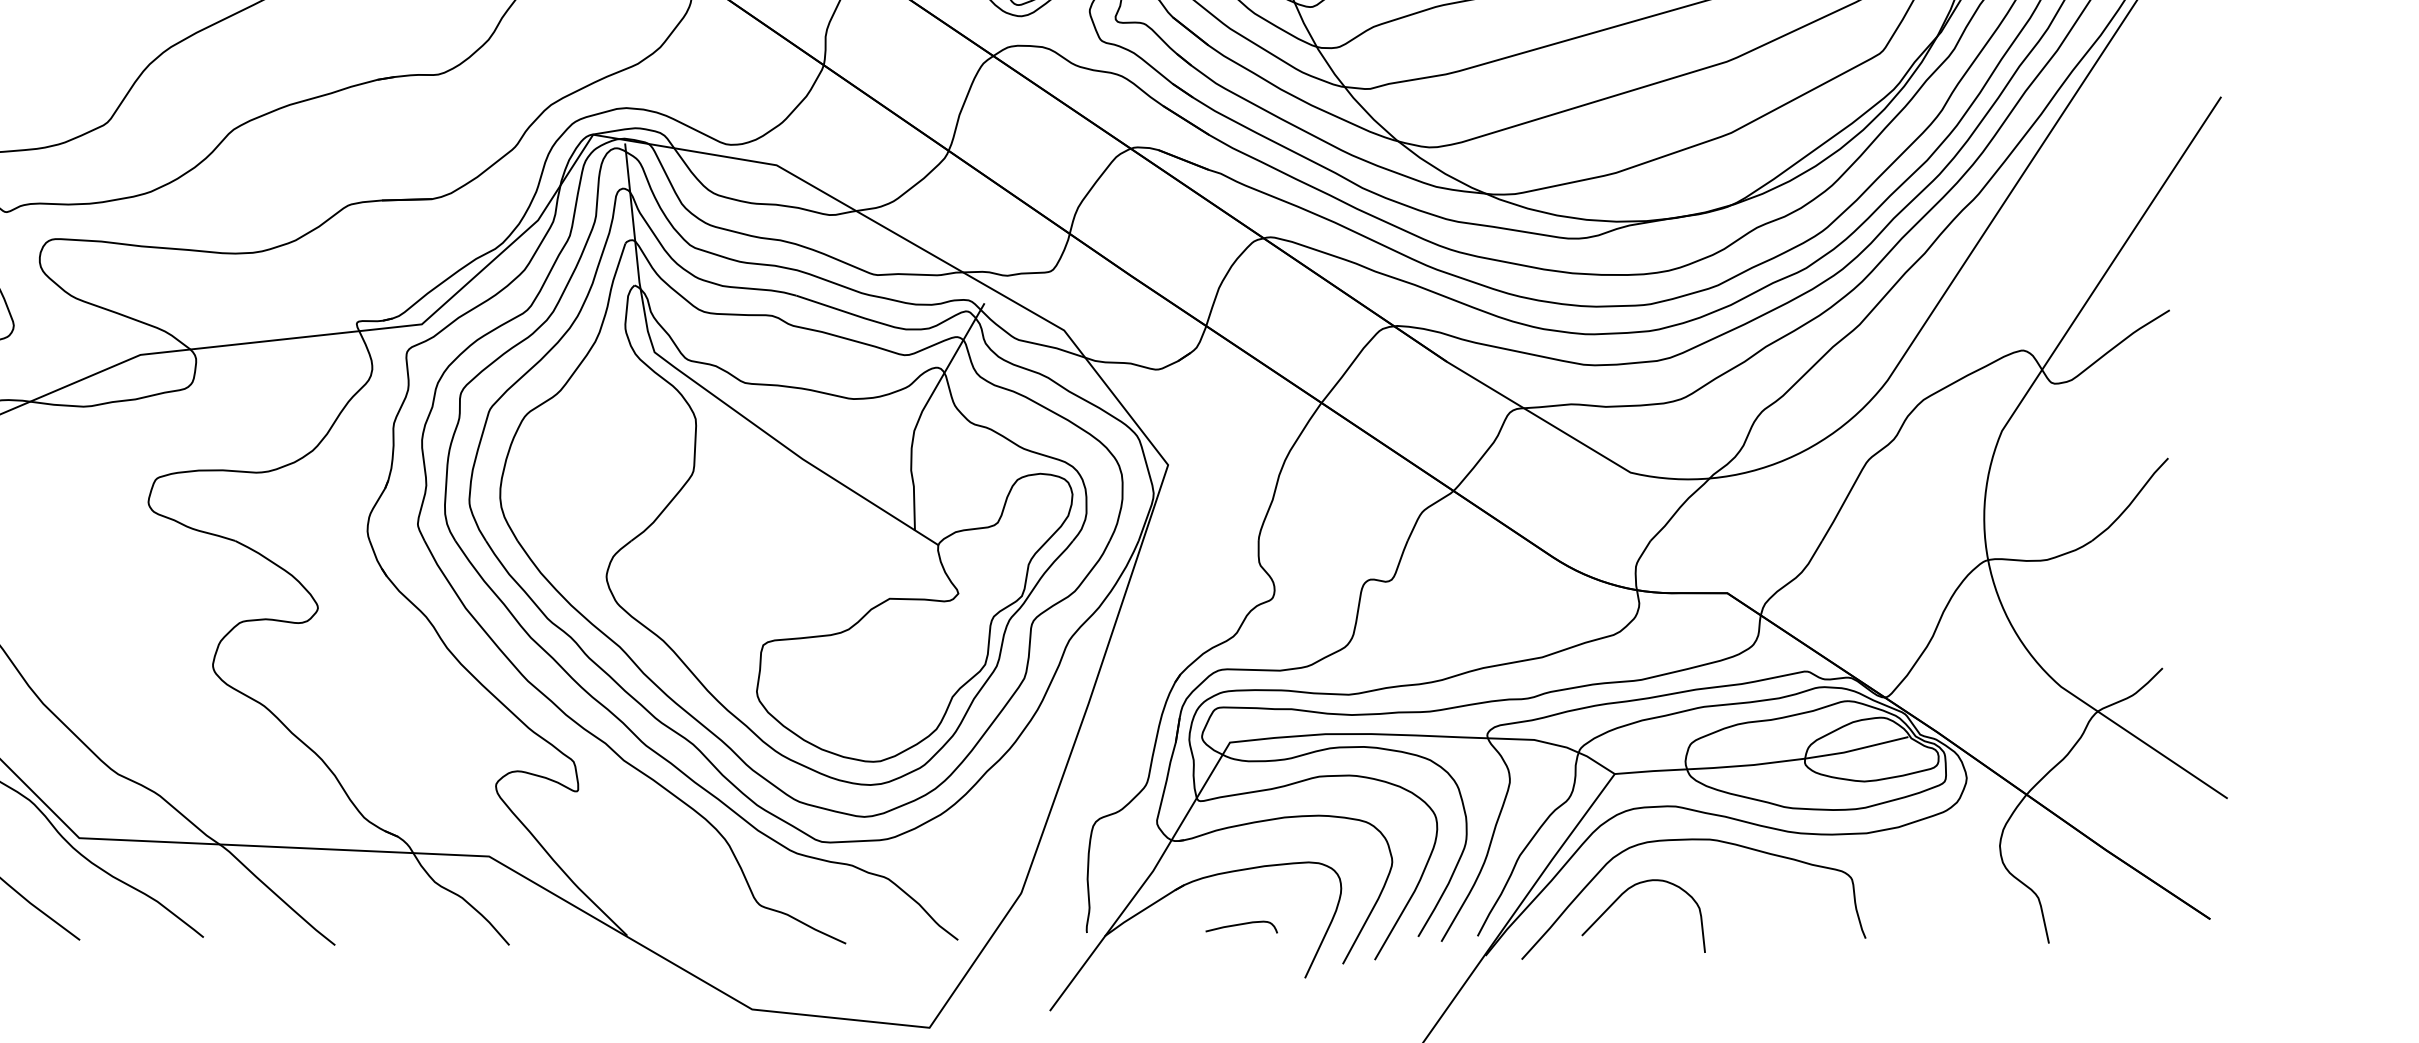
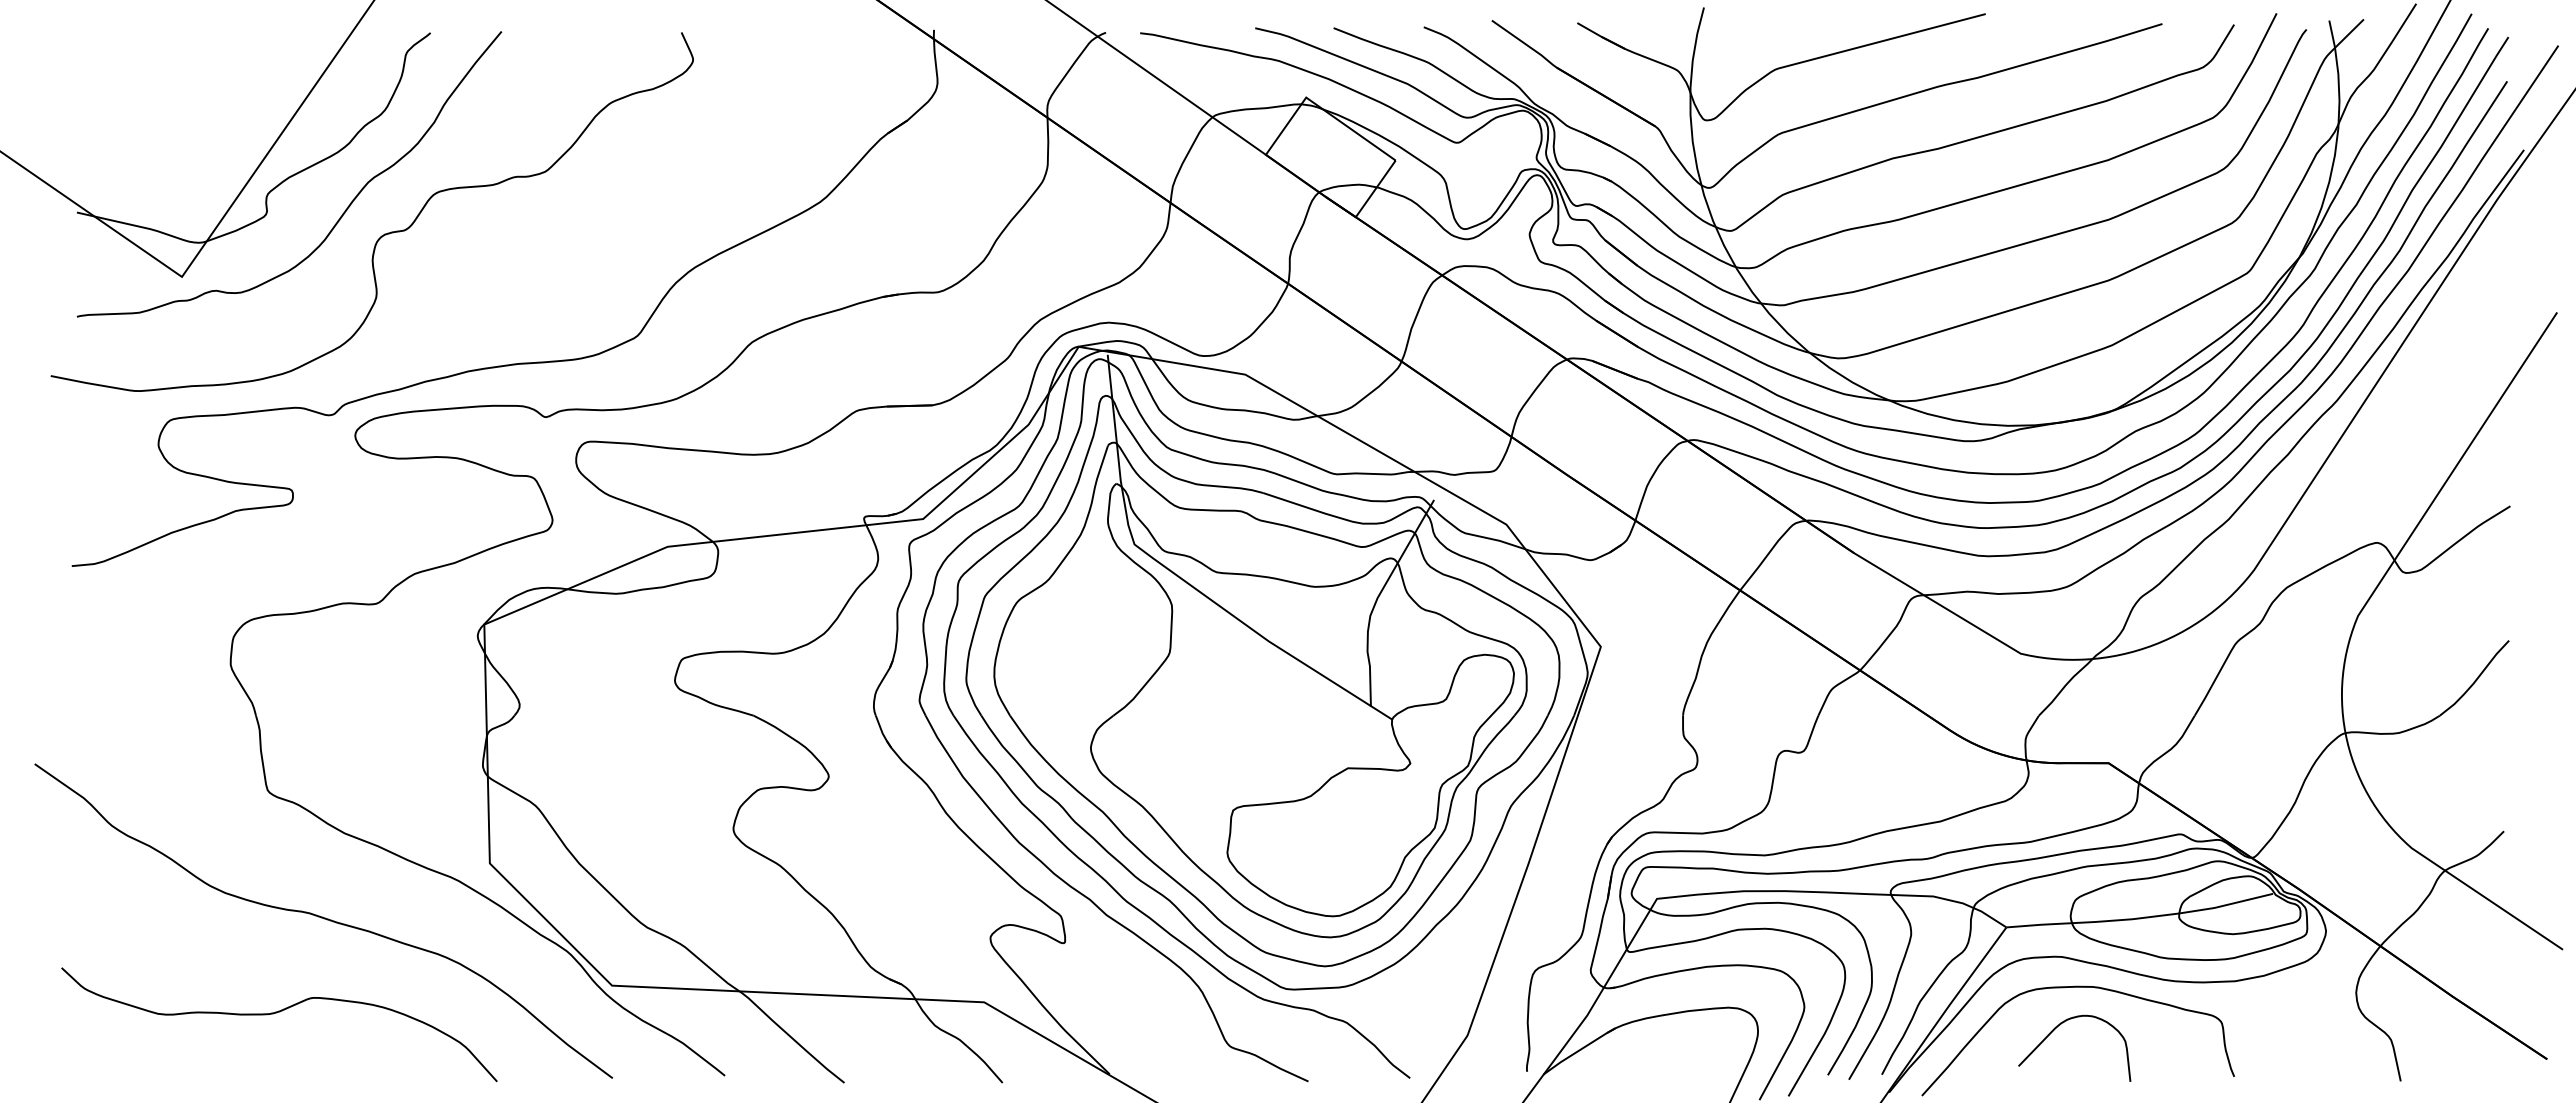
curve: (1628, 890) -> (2060, 1025), moved
curve: (1241, 924) -> (1667, 1064), removed

